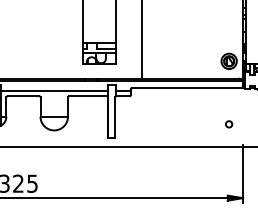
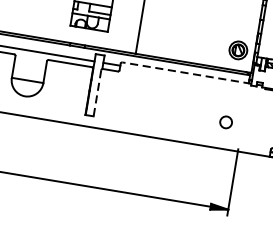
line: (188, 87) -> (186, 72), solid -> dashed
line: (115, 118) -> (97, 94), solid -> dashed
circle: (229, 124) -> (226, 122), size x1.6

